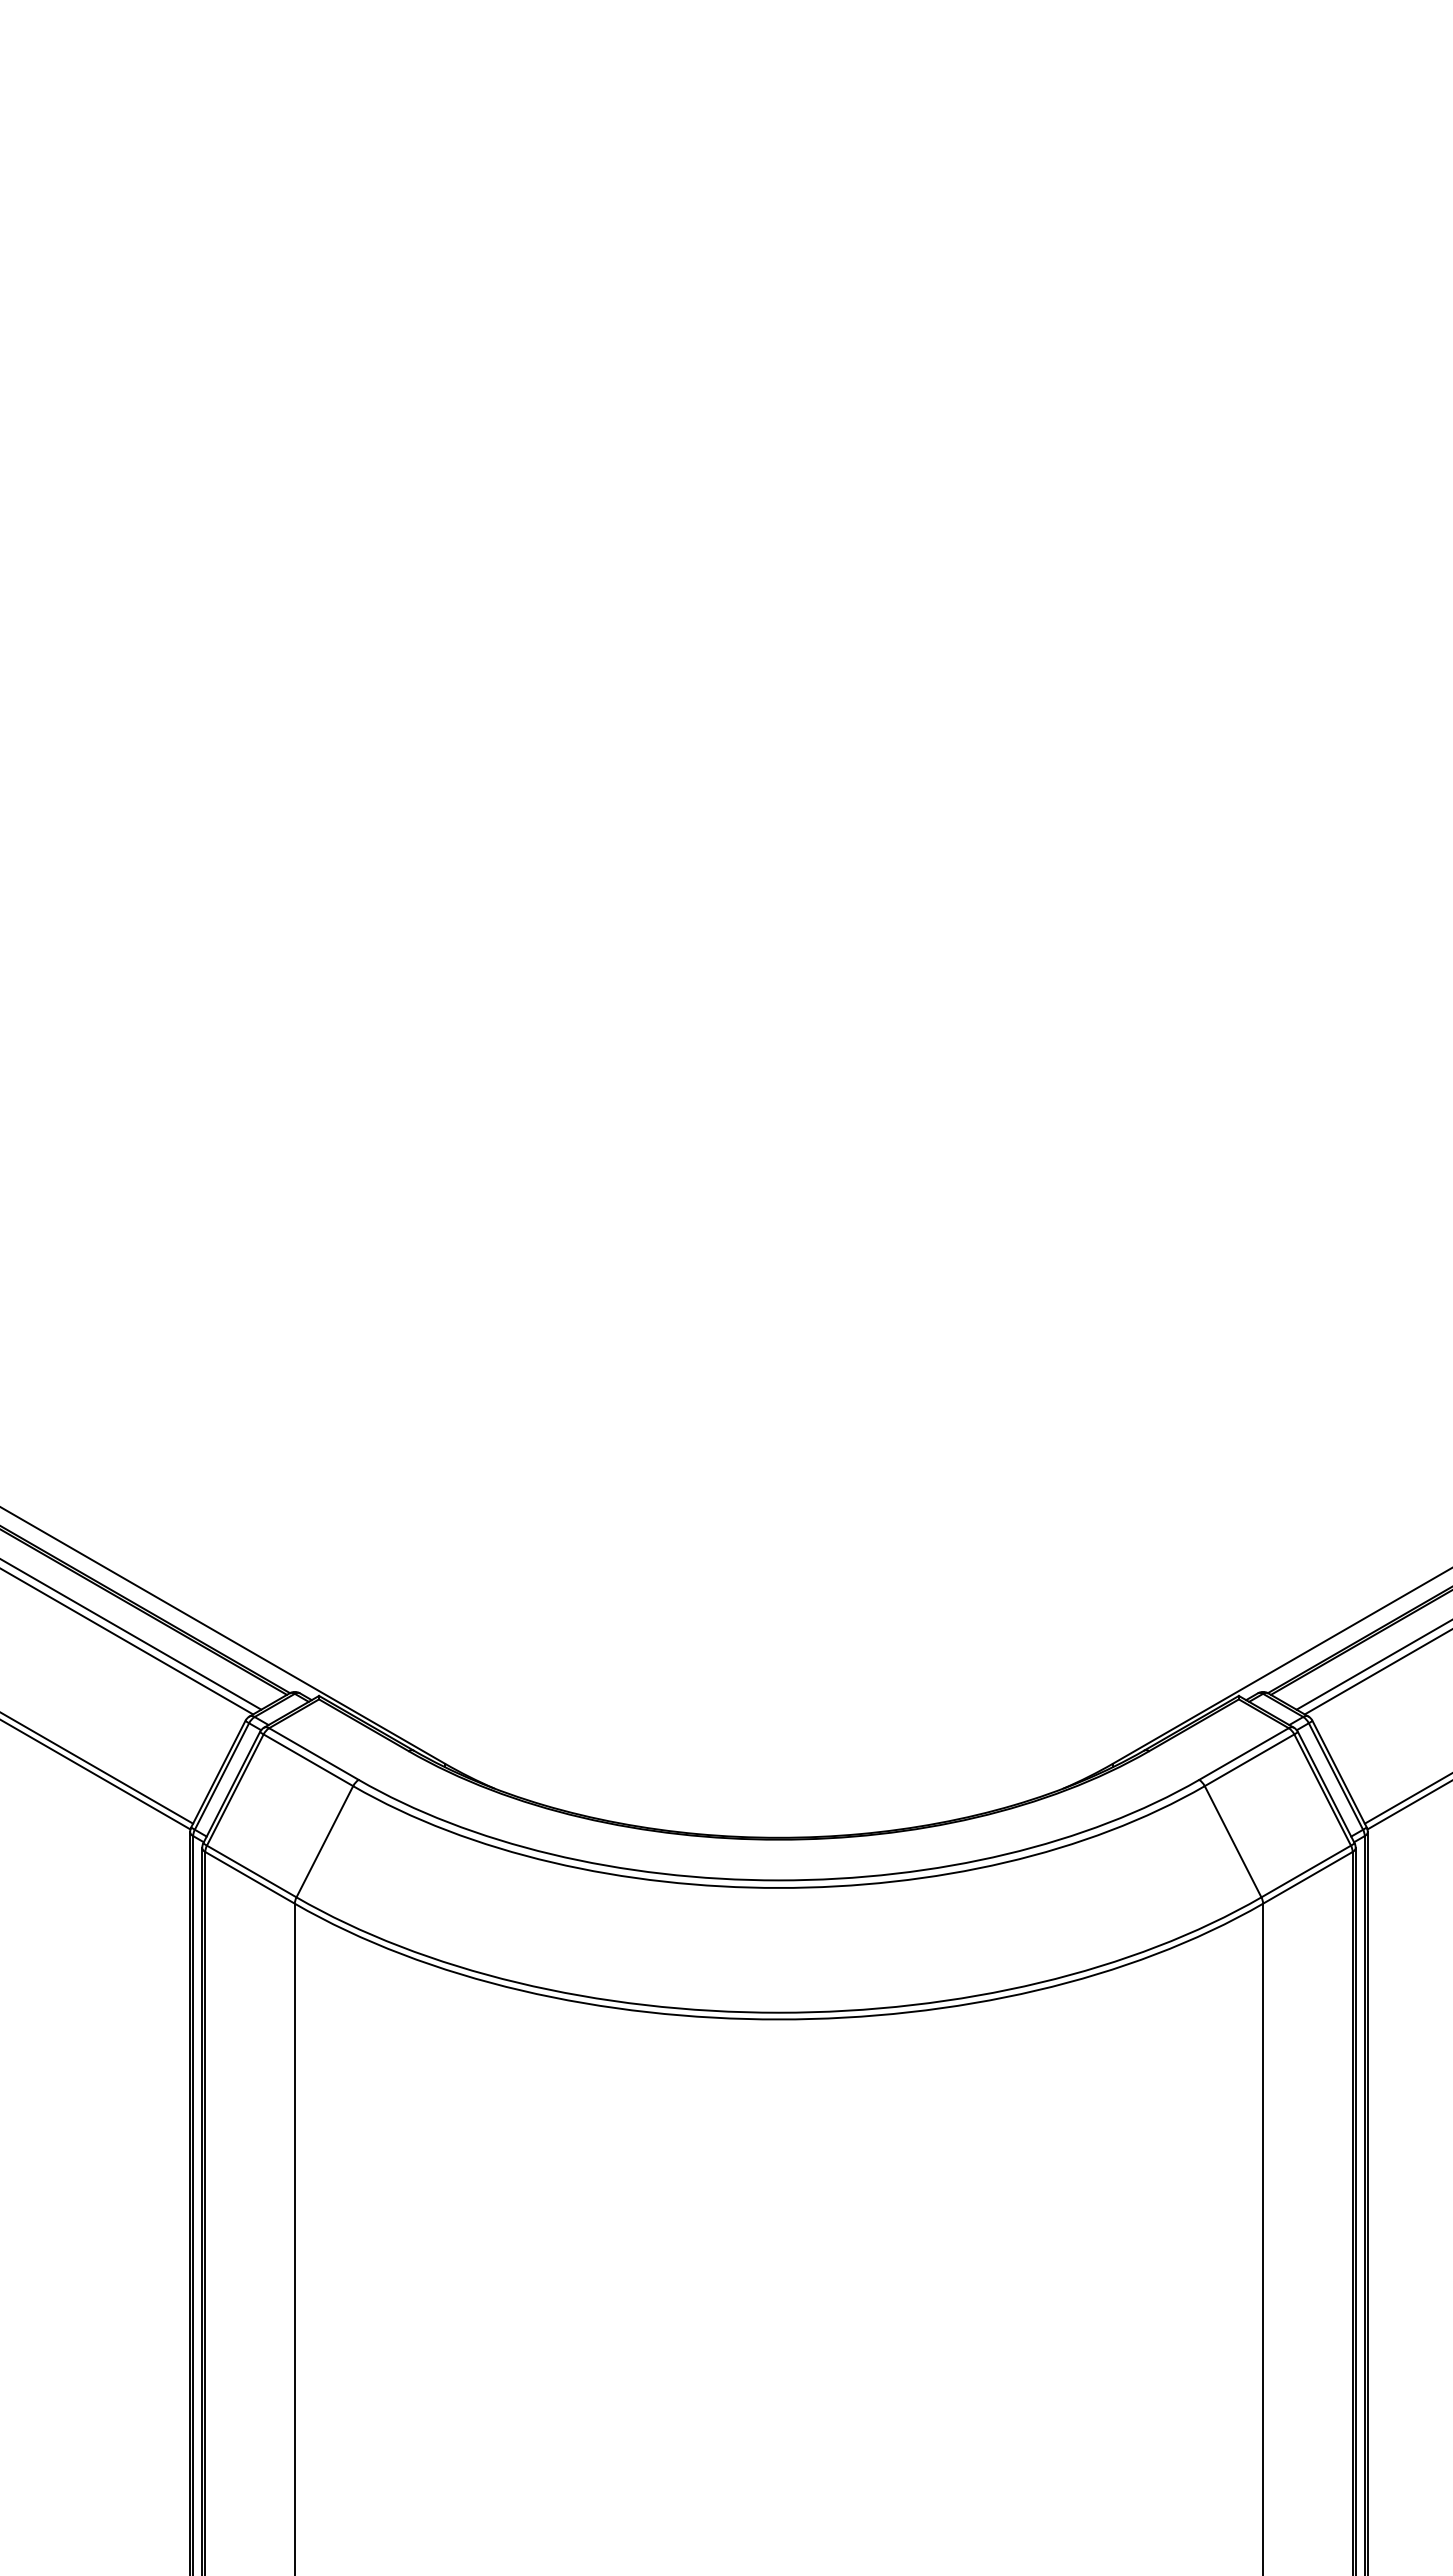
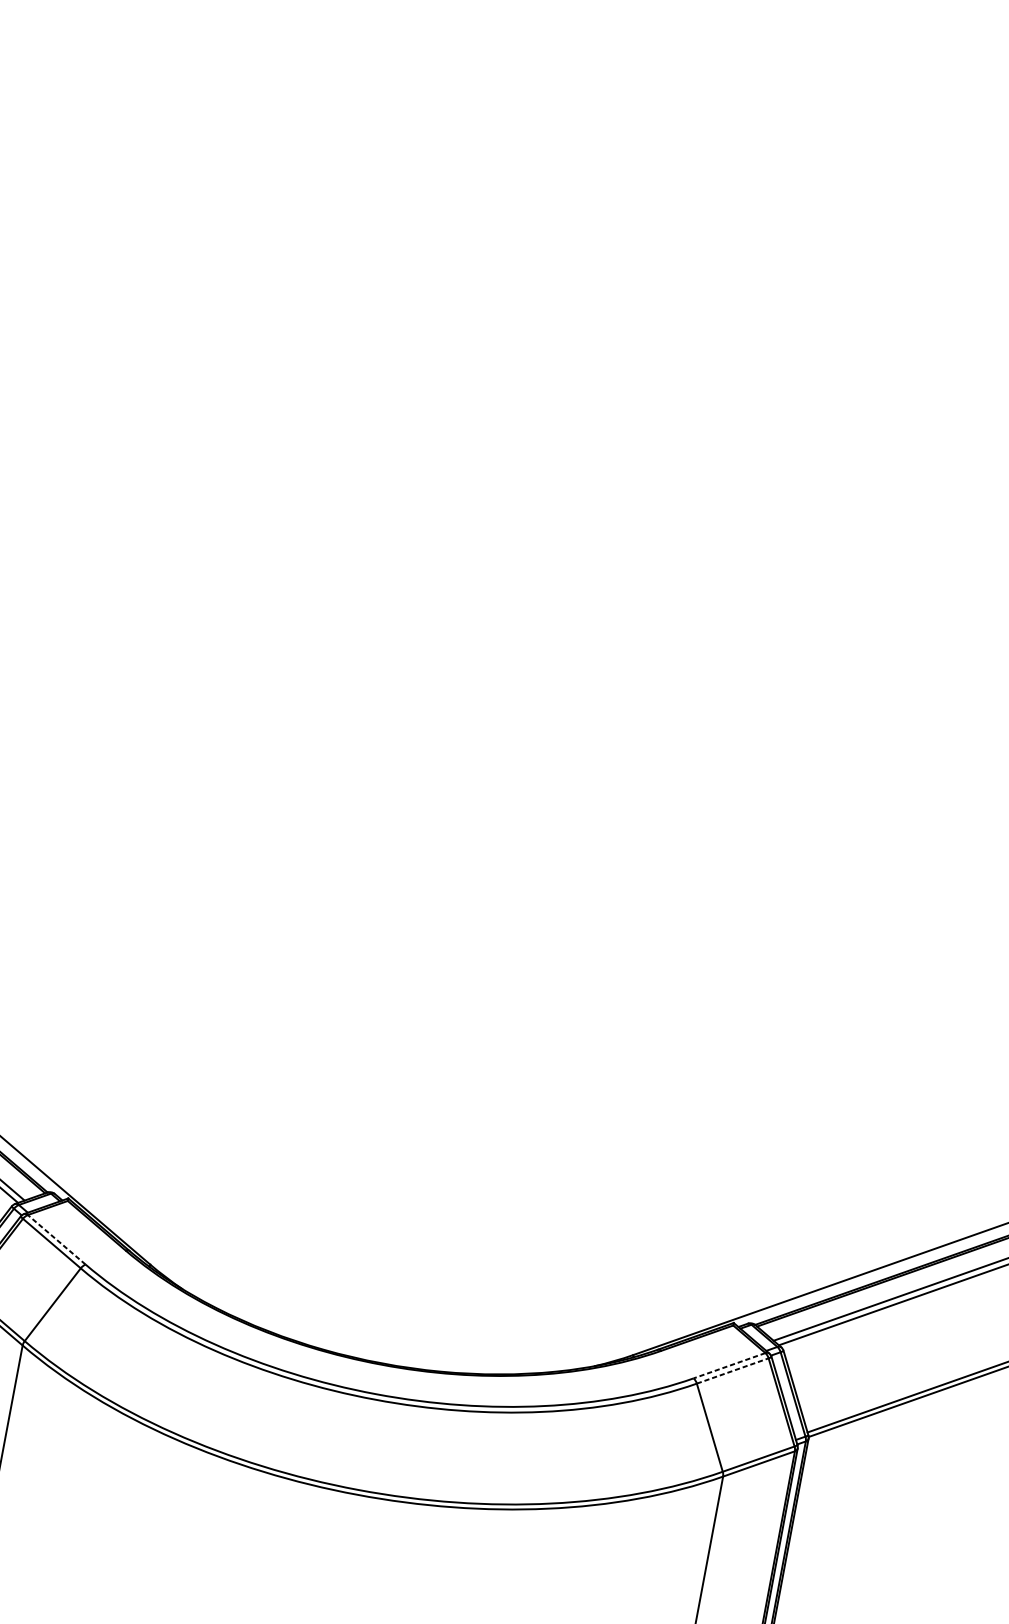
line: (313, 1754) -> (56, 1240), solid -> dashed
line: (1243, 1754) -> (729, 1365), solid -> dashed
line: (1249, 1760) -> (732, 1371), solid -> dashed

